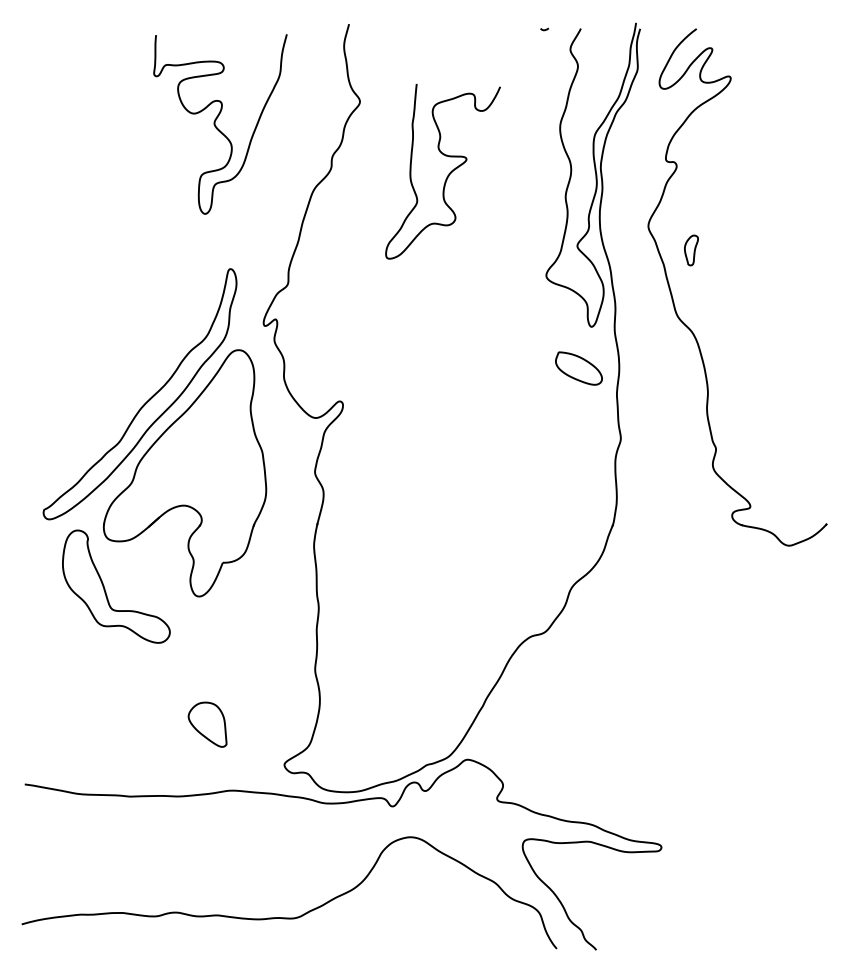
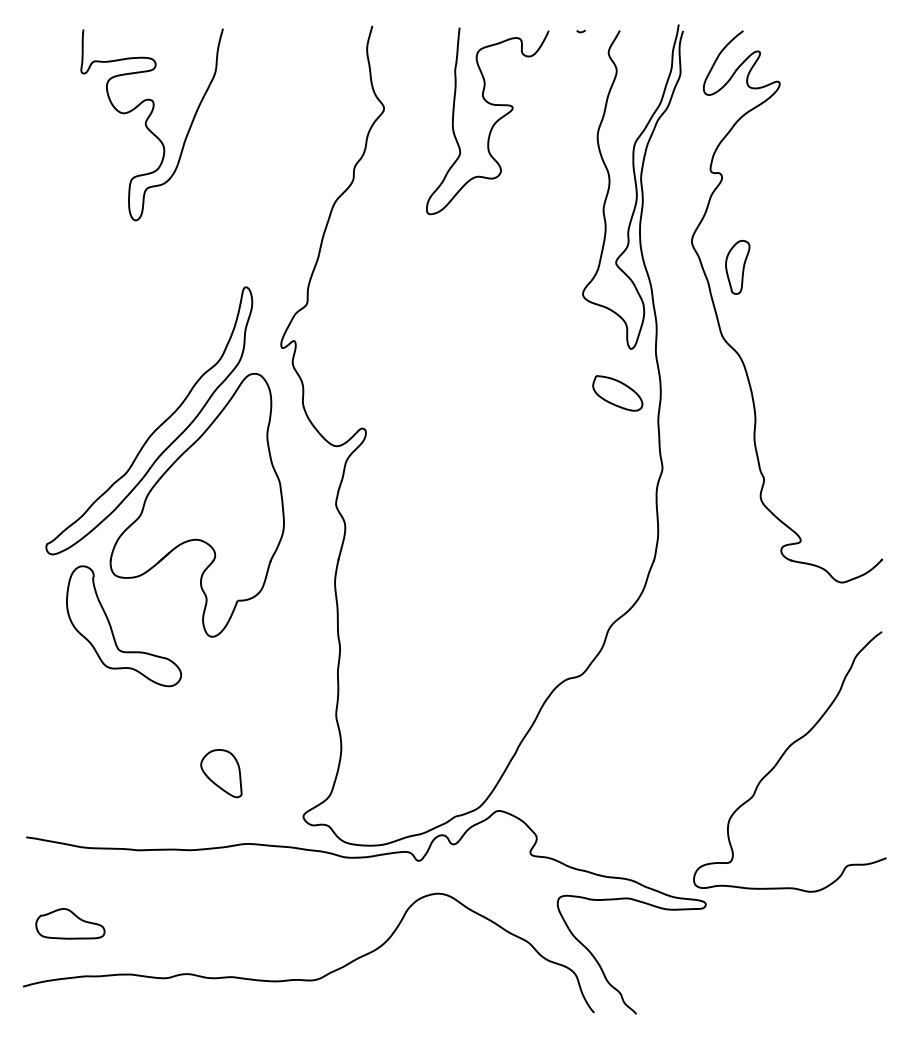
curve: (216, 125) -> (147, 125), moved
curve: (448, 173) -> (493, 123), moved
part: (691, 250) -> (737, 267), size x1.67
curve: (733, 709) -> (782, 757), added
part: (66, 865) -> (70, 923), added

